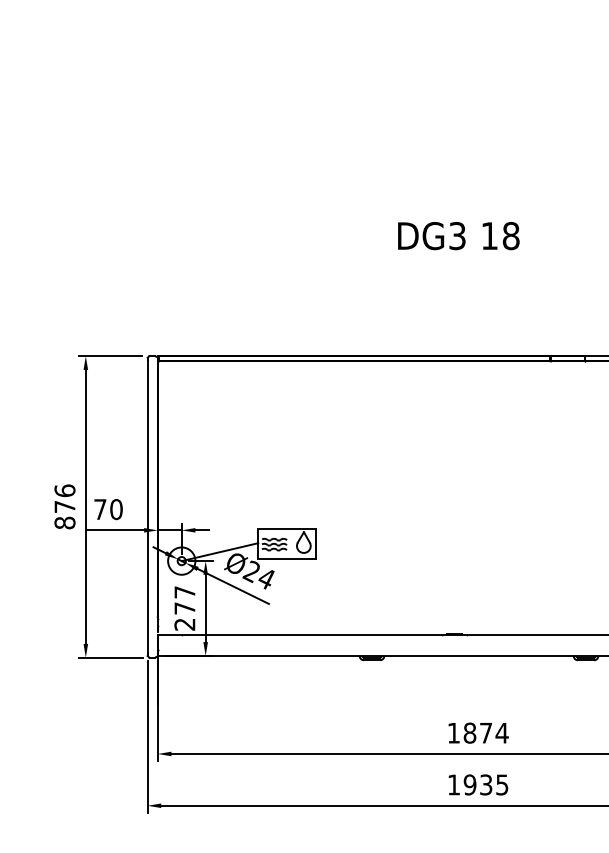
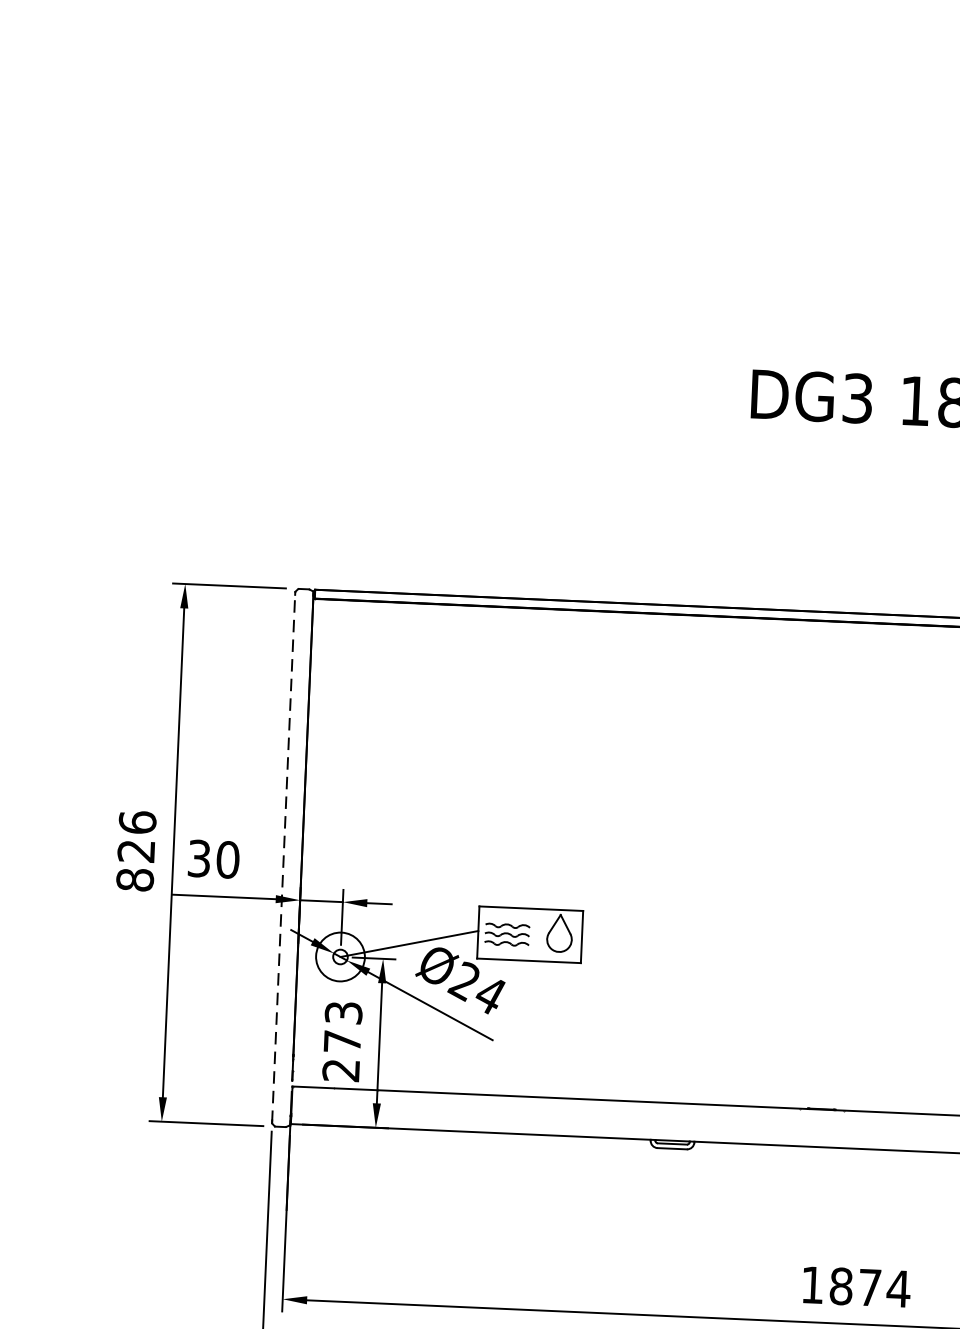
line: (147, 506) -> (283, 856), solid -> dashed
text: (64, 507) -> (135, 852), 876 -> 826
text: (100, 509) -> (199, 858), 70 -> 30
text: (184, 592) -> (342, 1013), 277 -> 273

